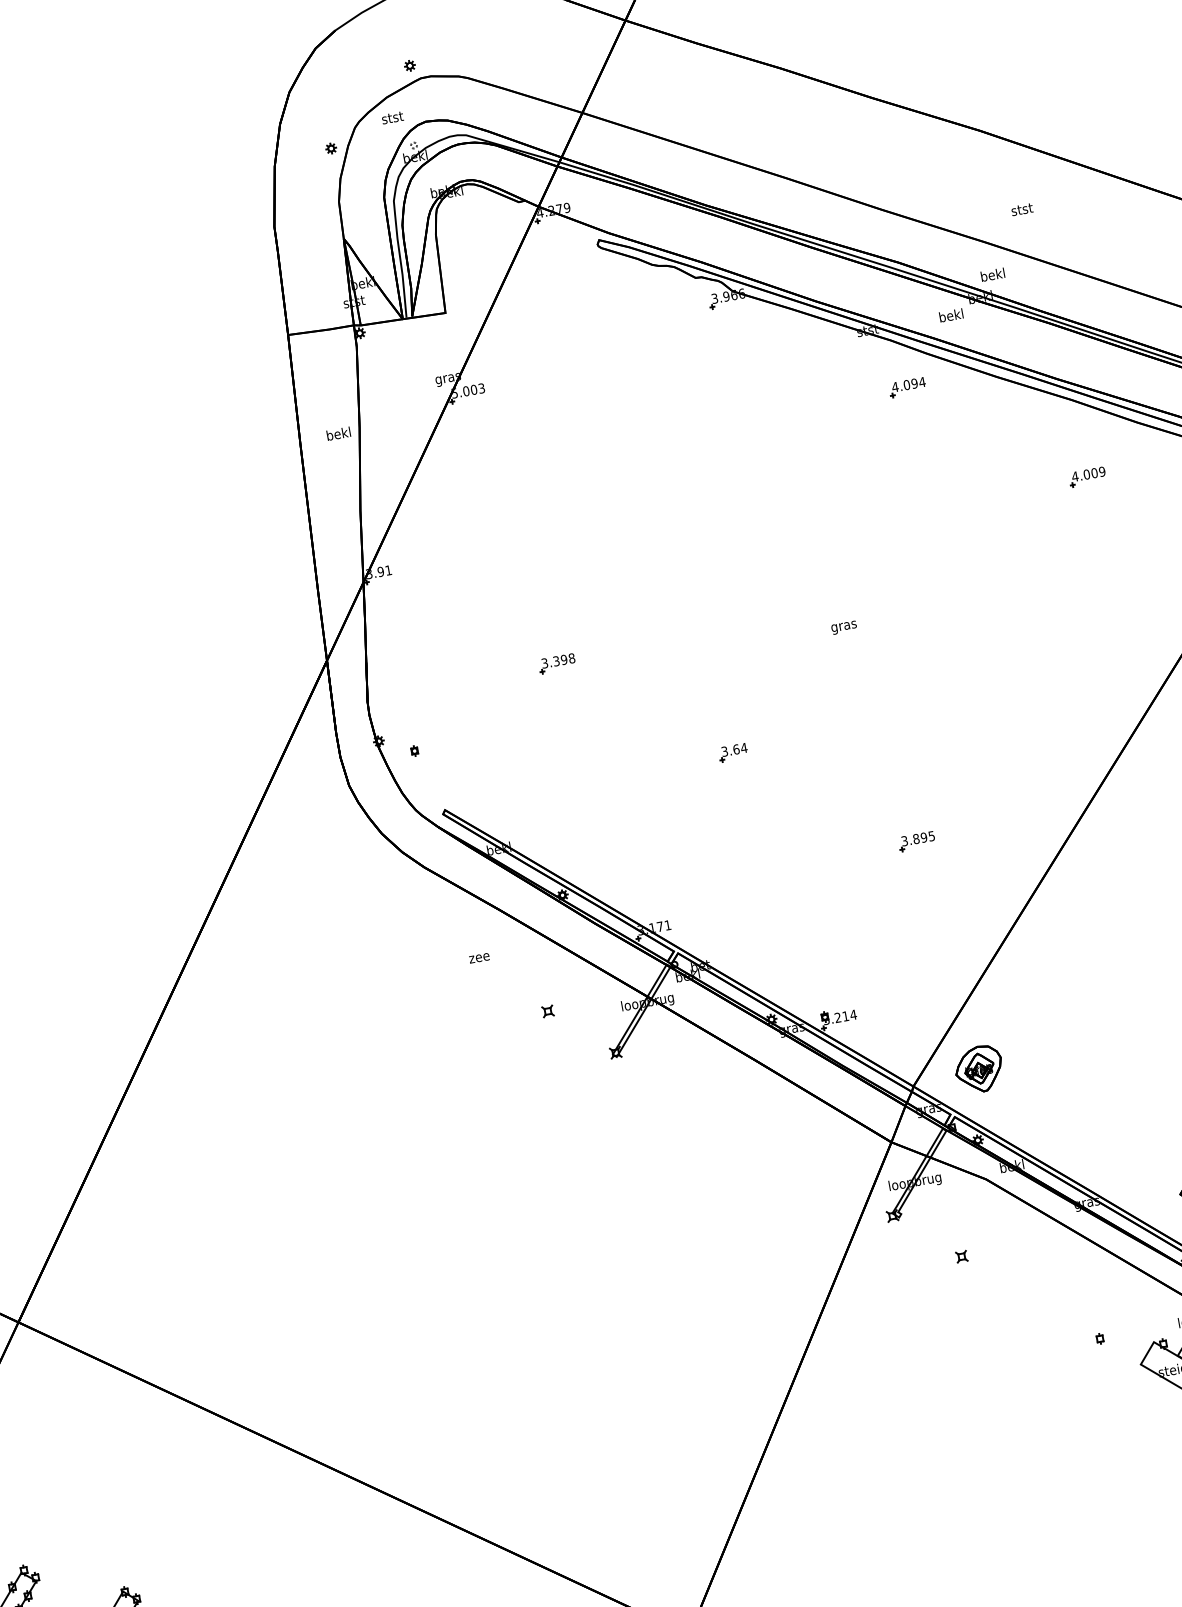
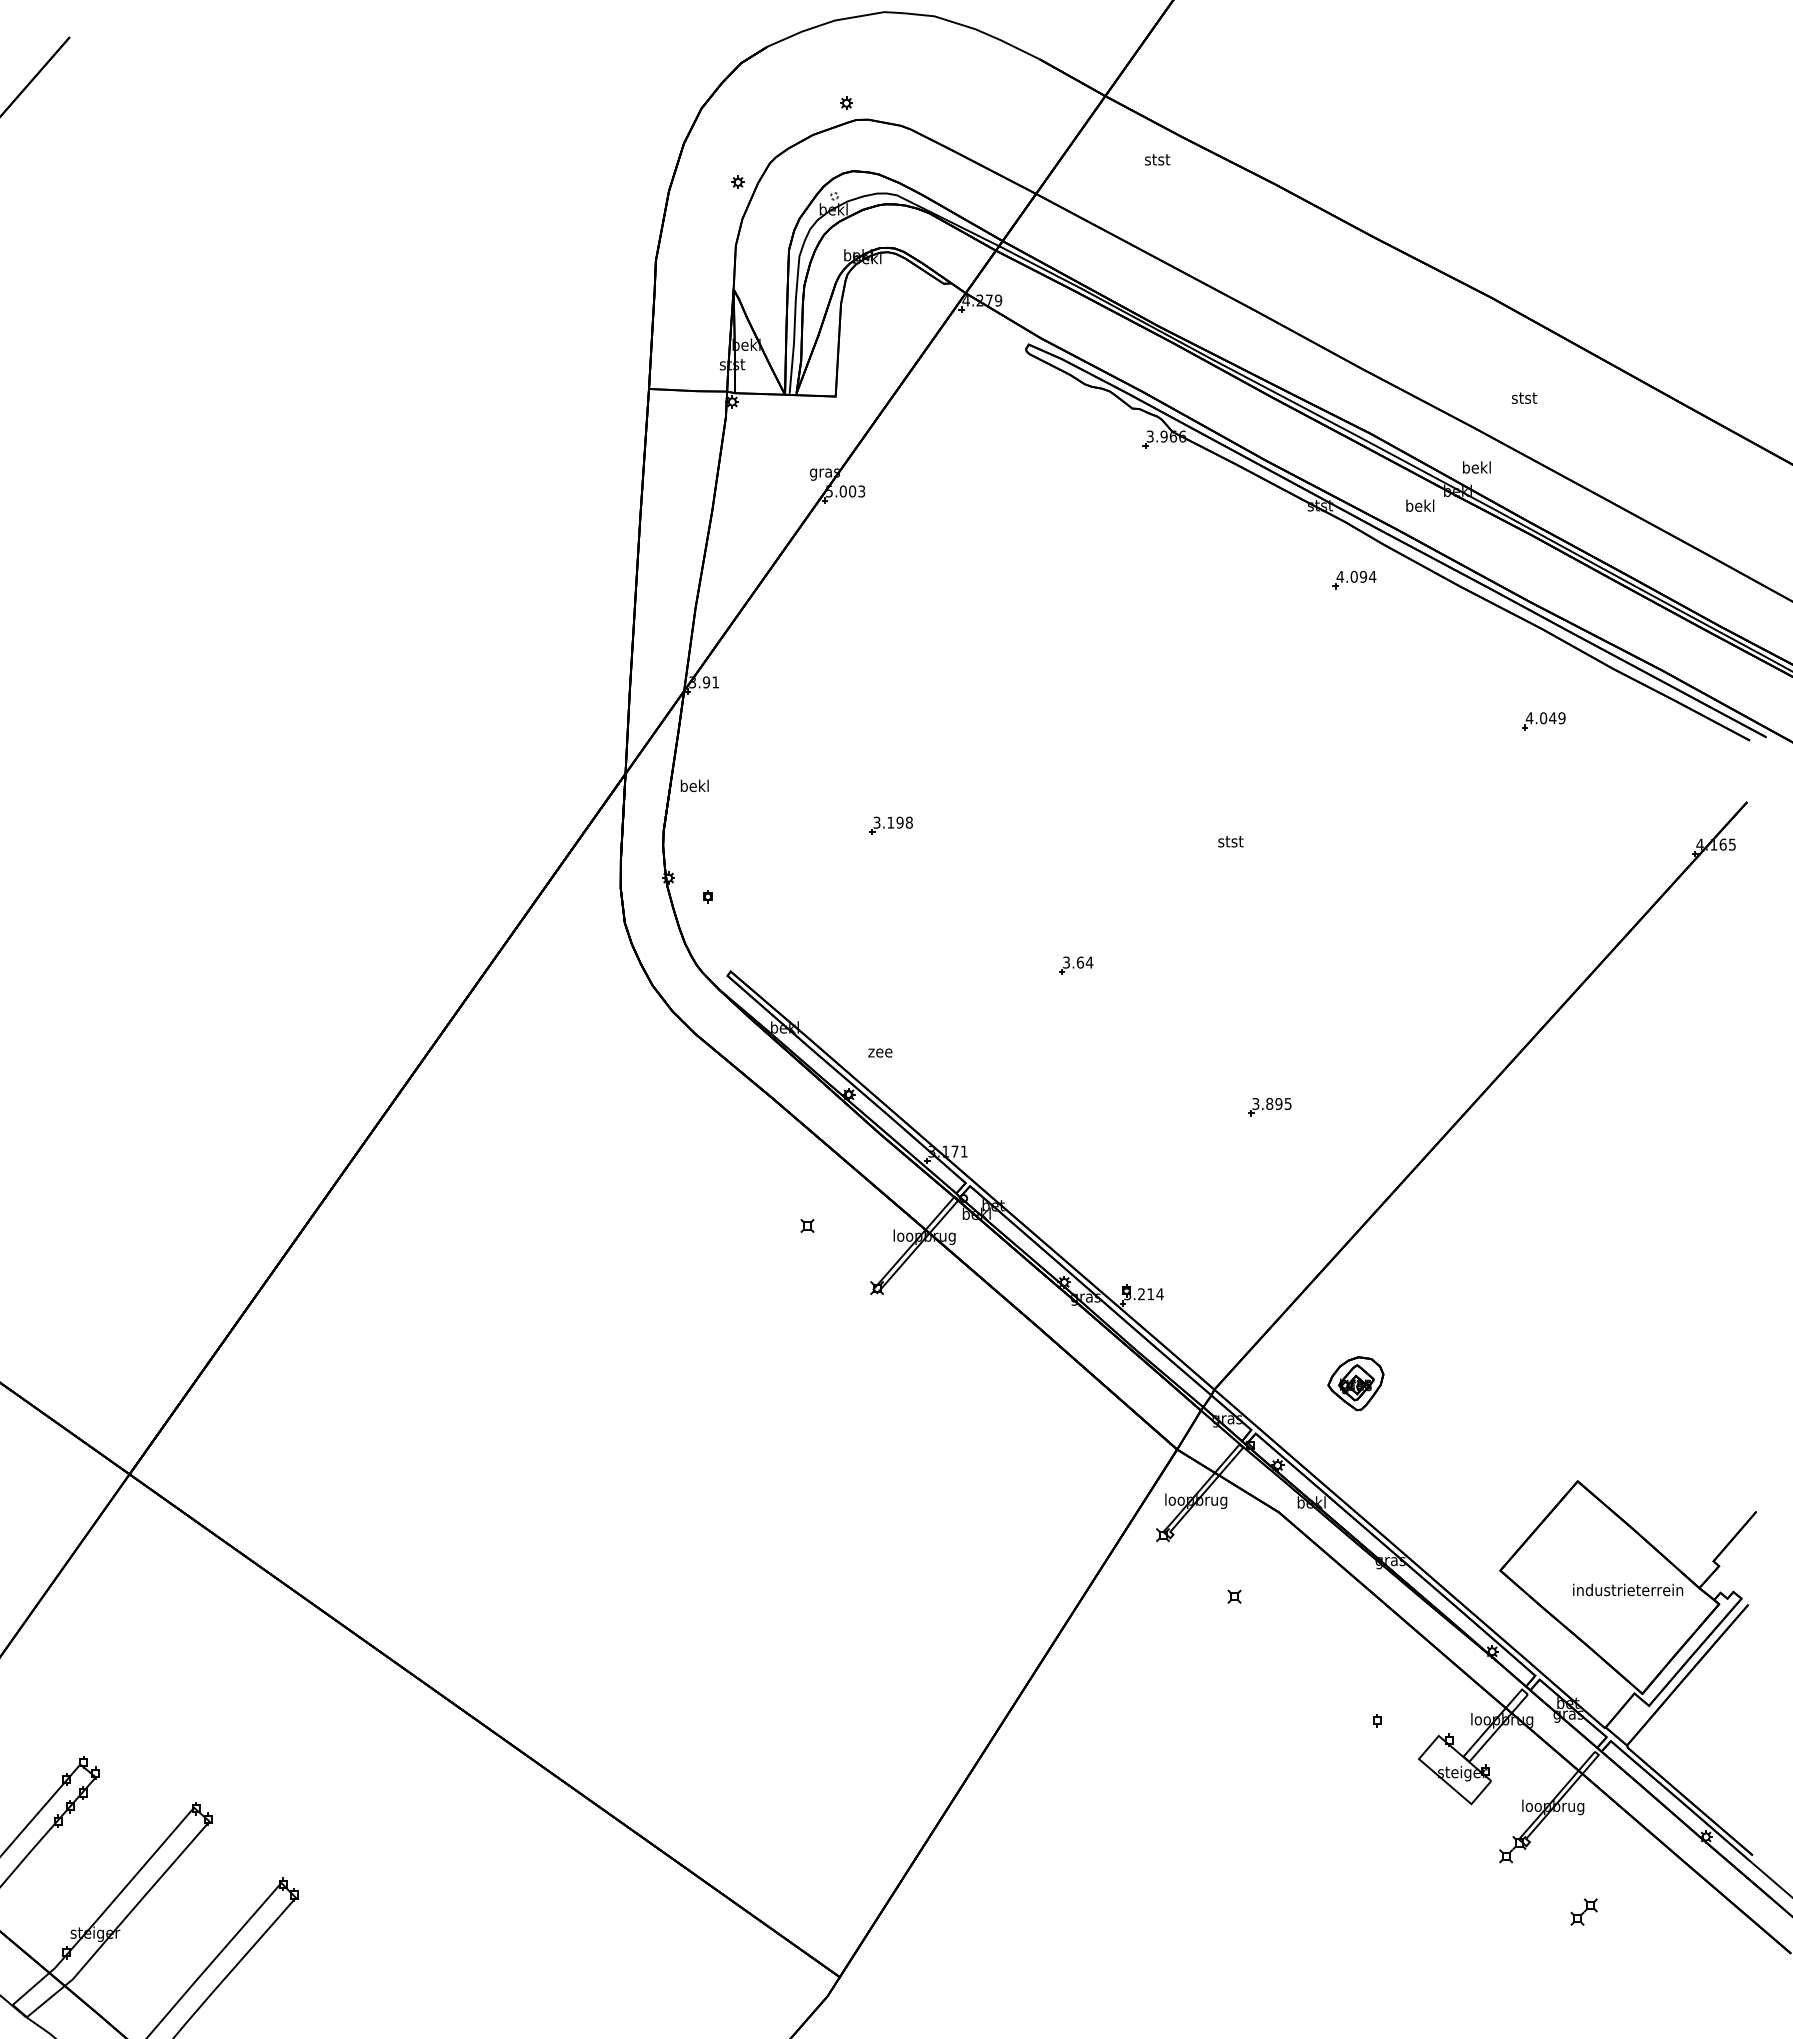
text: (392, 117) -> (1157, 159), moved
text: (338, 433) -> (694, 785), moved
text: (1094, 473) -> (1552, 718), 4.009 -> 4.049
text: (843, 626) -> (1230, 843), gras -> stst
text: (556, 661) -> (890, 822), 3.398 -> 3.198
text: (479, 957) -> (880, 1052), moved
part: (978, 1069) -> (1355, 1383), moved

